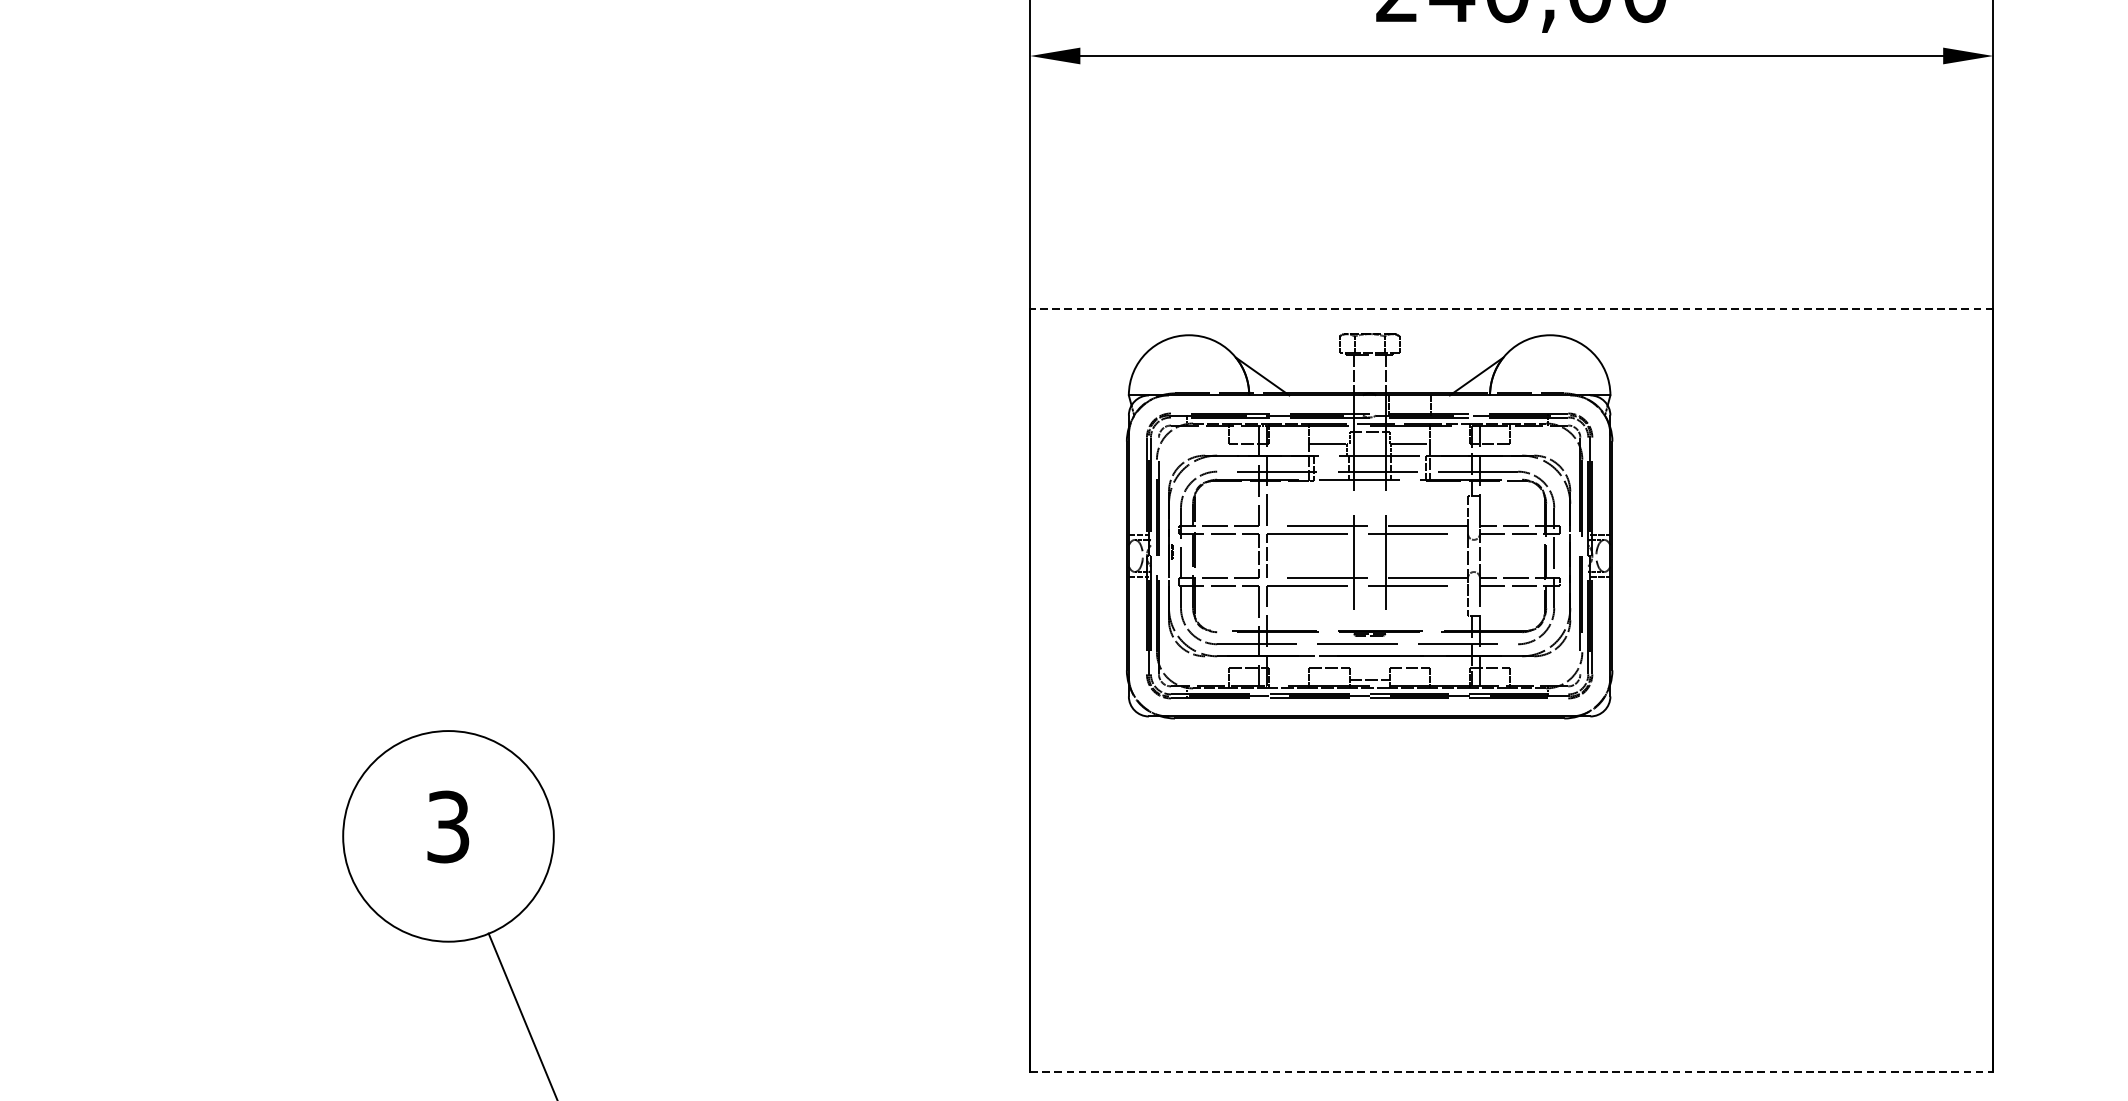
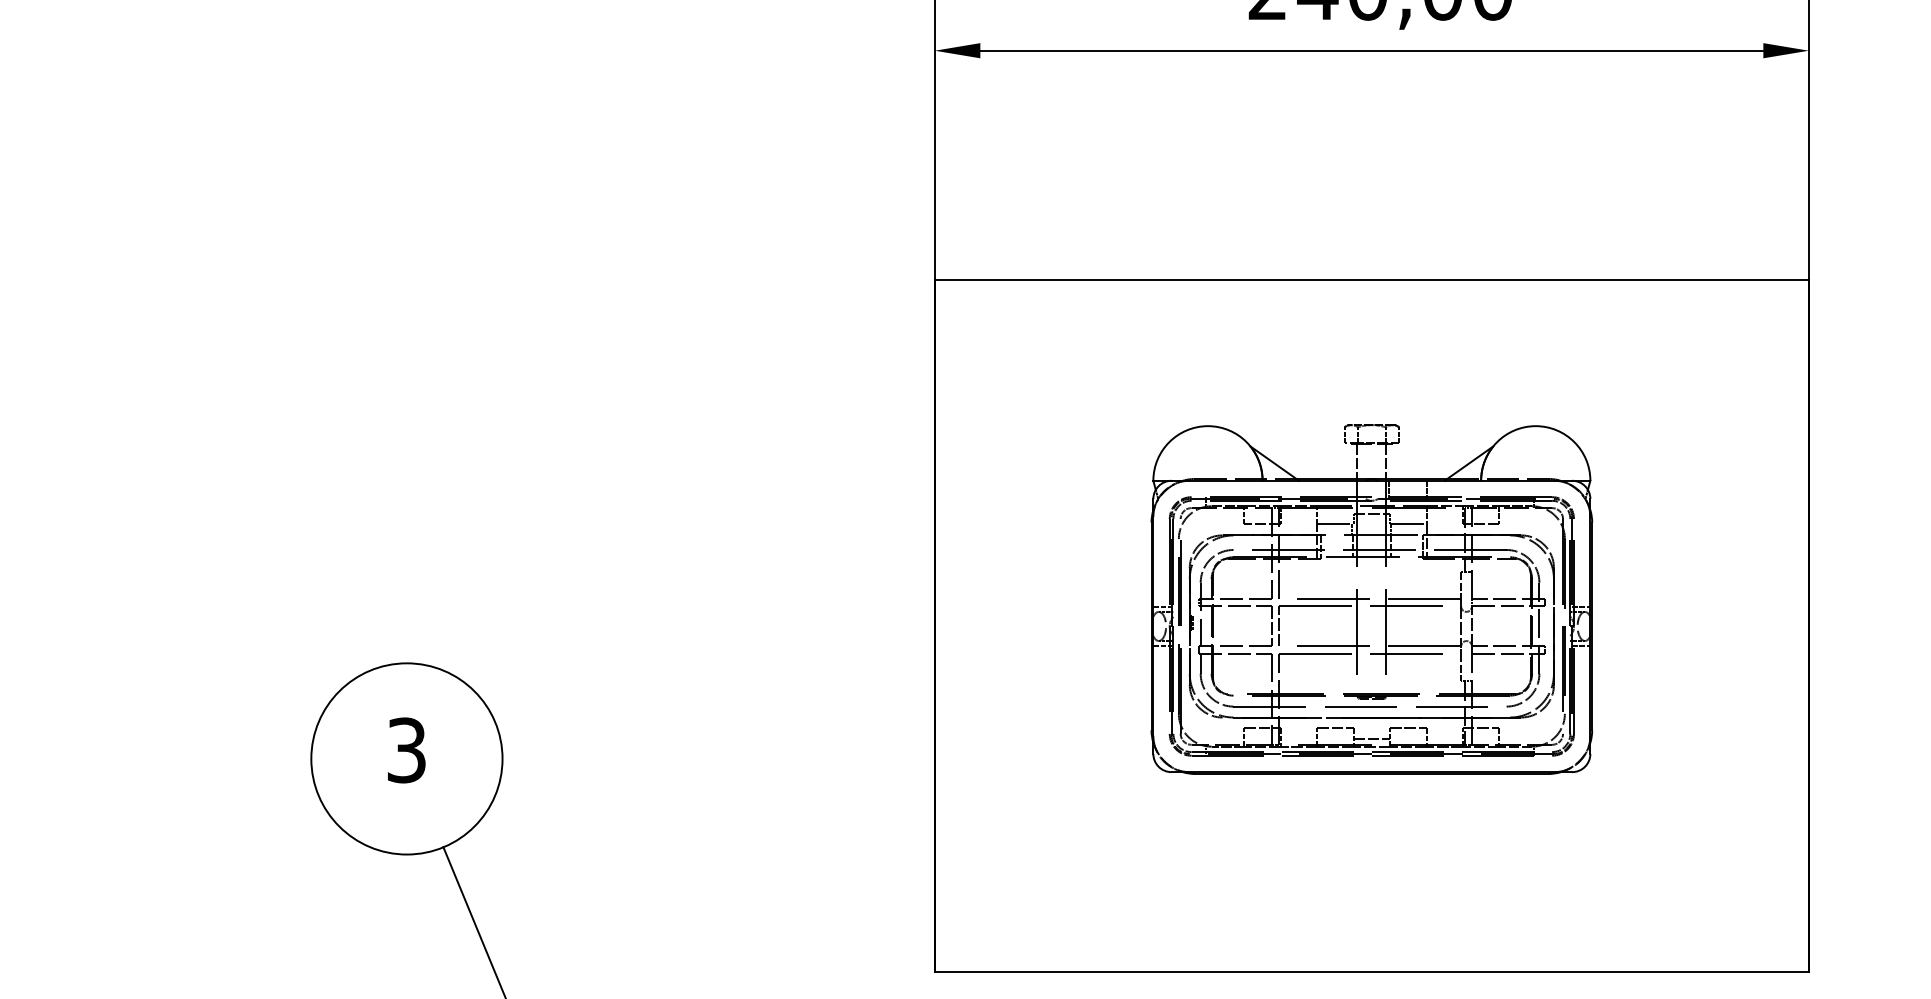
line: (1511, 309) -> (1371, 280), dashed -> solid
part: (1369, 526) -> (1371, 599), moved
line: (1512, 1071) -> (1372, 972), dashed -> solid

